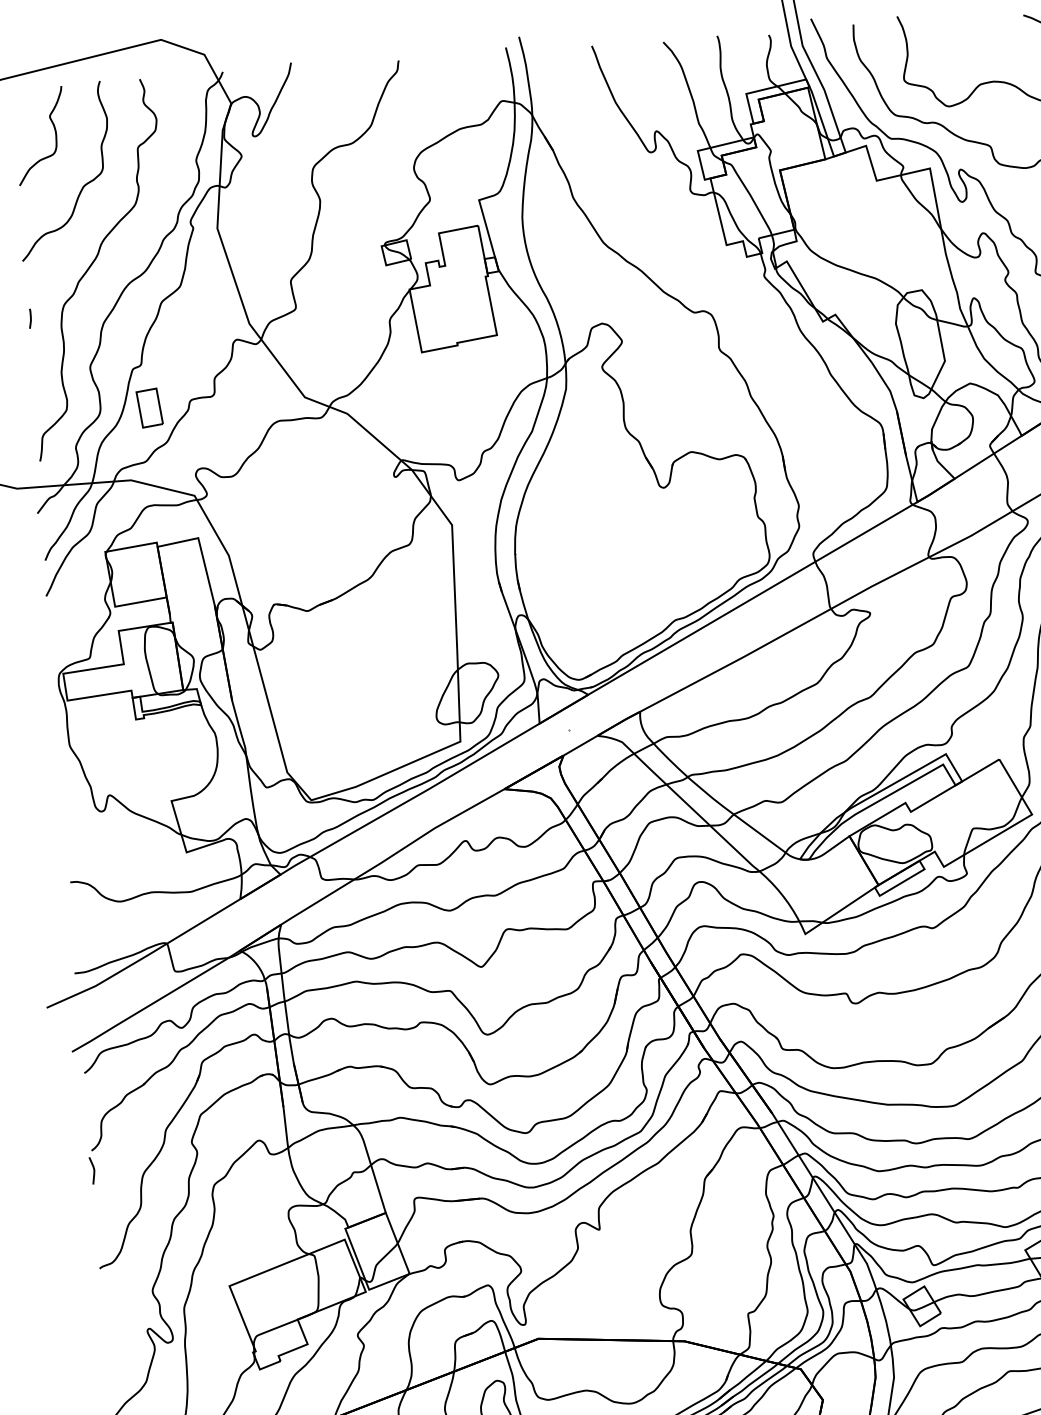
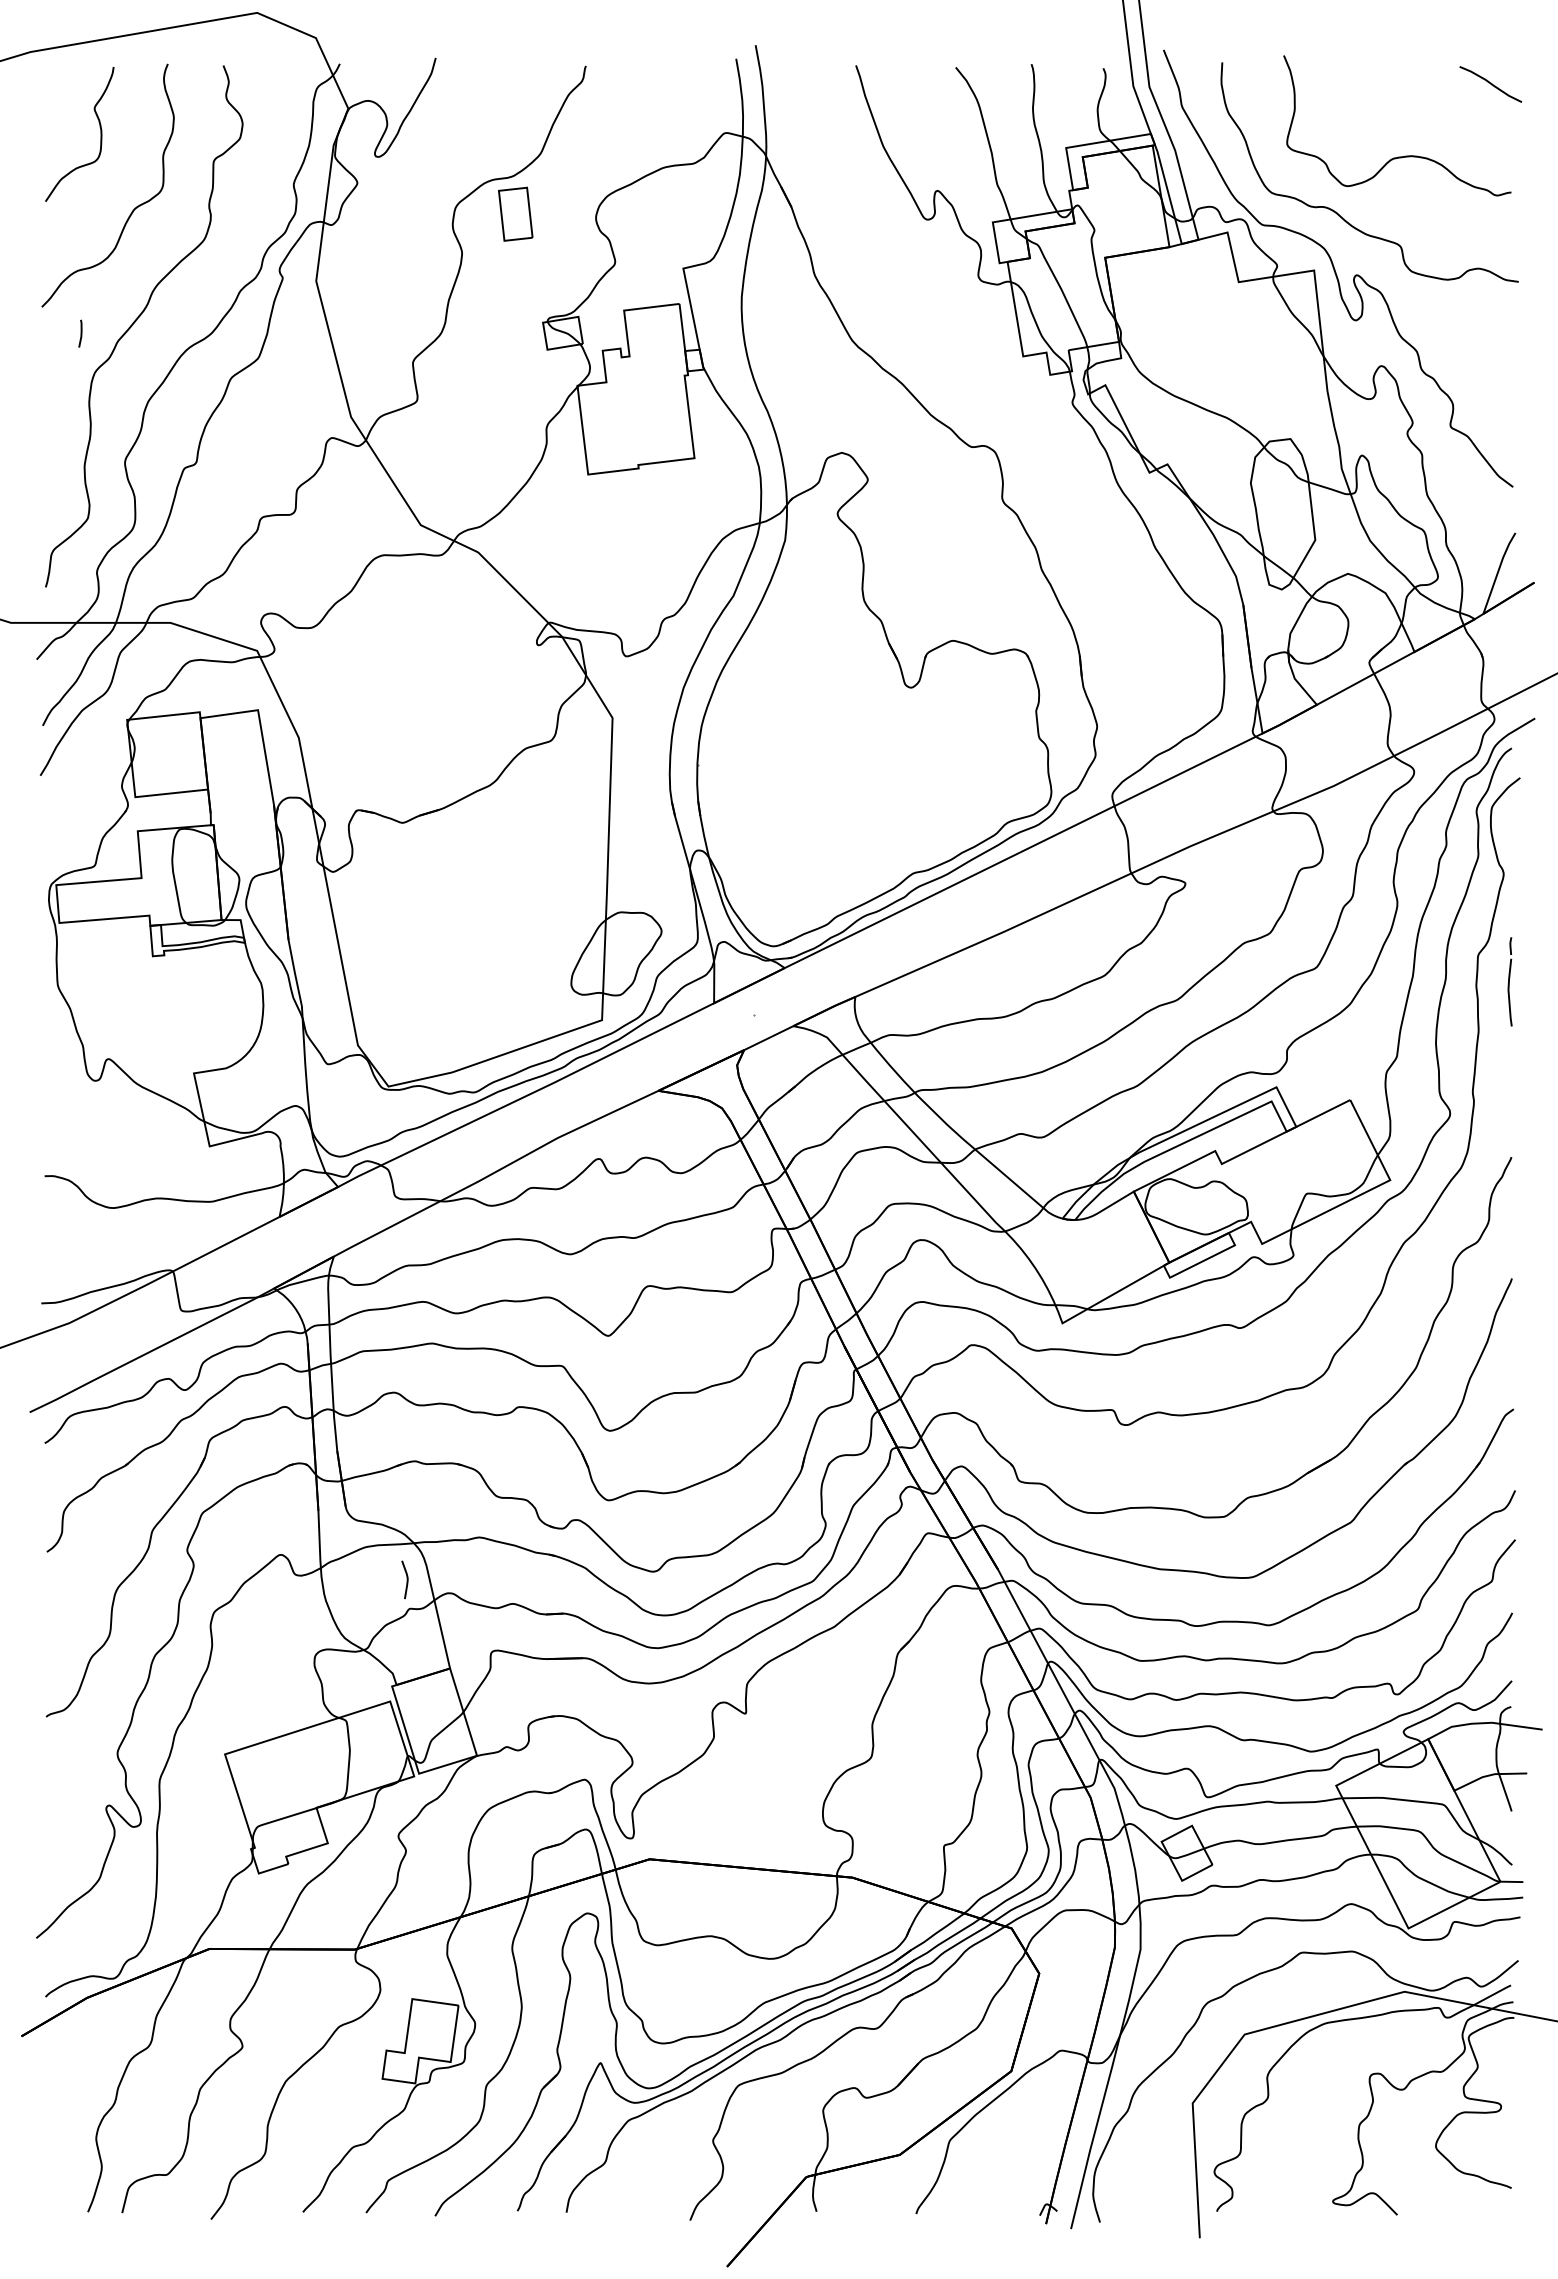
line: (30, 318) -> (80, 333), moved
part: (149, 407) -> (515, 213), moved
curve: (93, 1170) -> (406, 1579), moved

